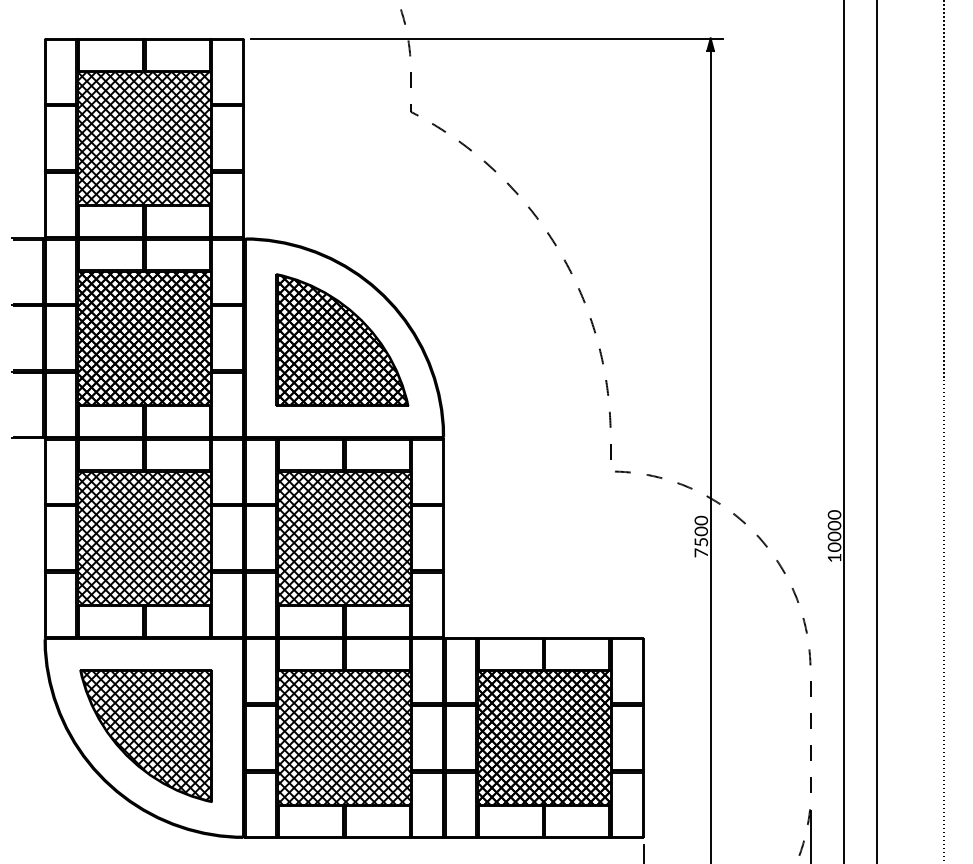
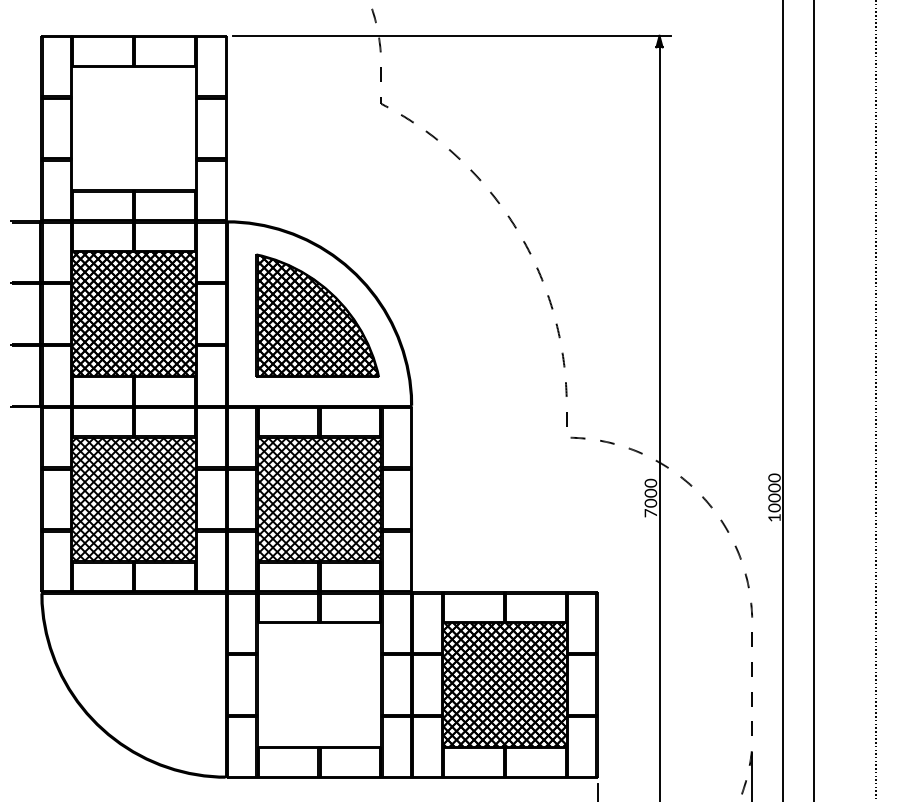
hatch: (144, 138) -> (134, 128), removed
text: (700, 541) -> (650, 502), 7500 -> 7000
part: (145, 735) -> (135, 682), removed
hatch: (343, 737) -> (318, 684), removed

